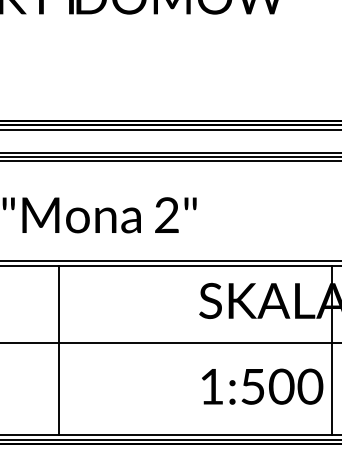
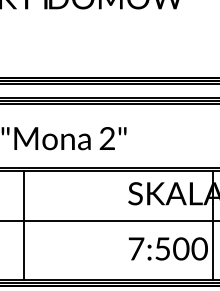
line: (58, 350) -> (23, 225), moved
text: (212, 386) -> (136, 248), 1:500 -> 7:500

